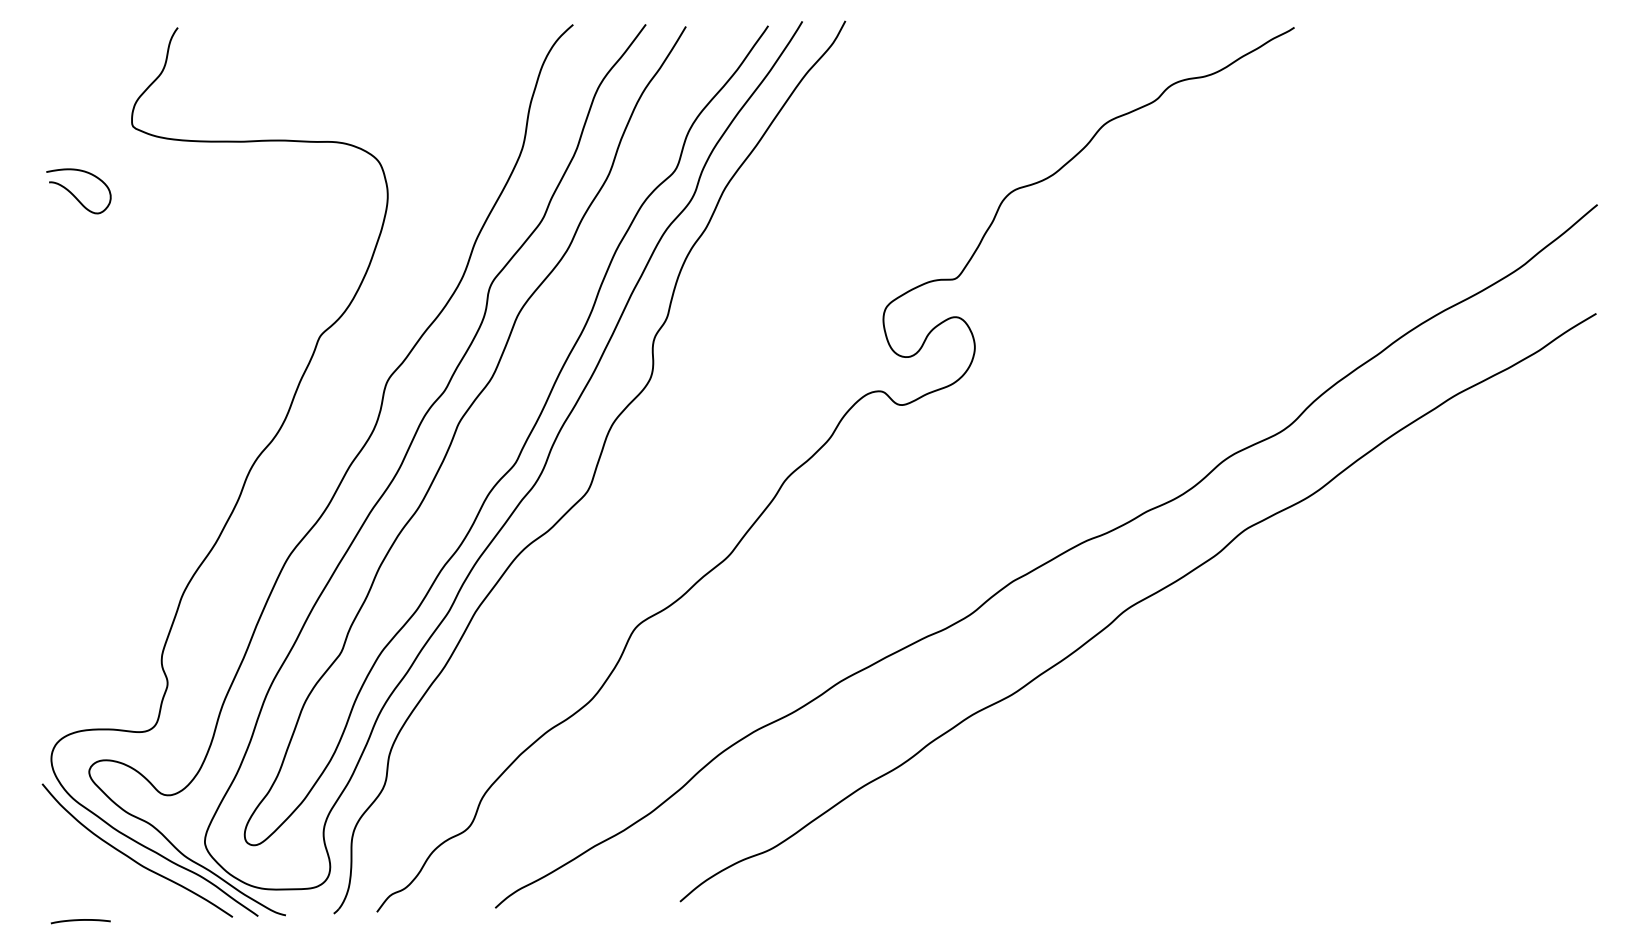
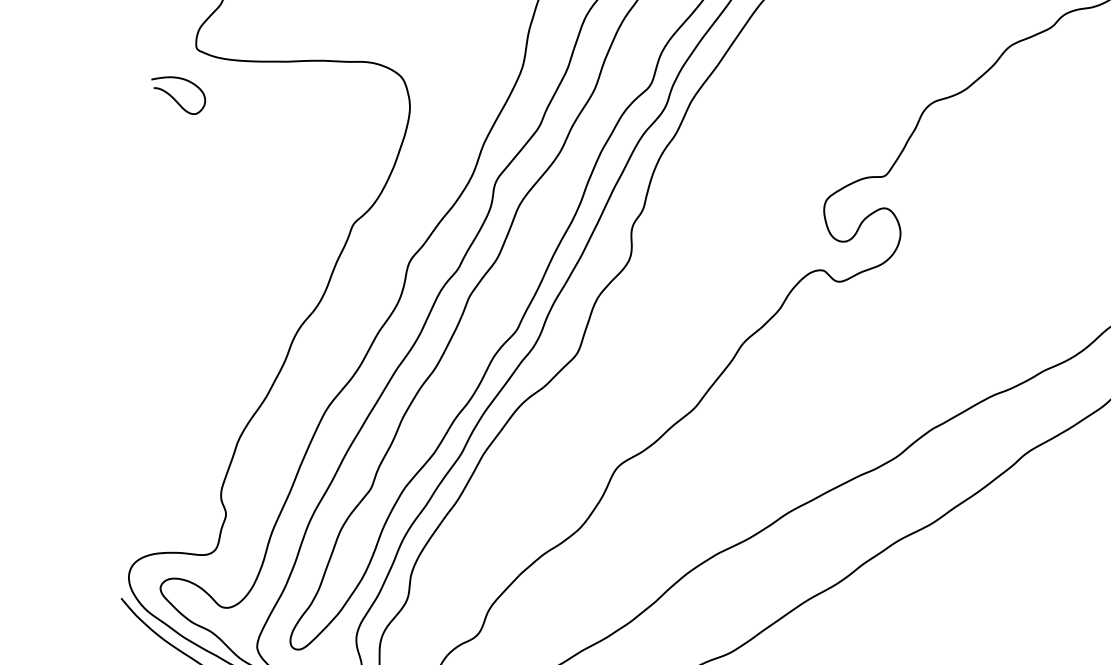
curve: (74, 194) -> (174, 98), moved

